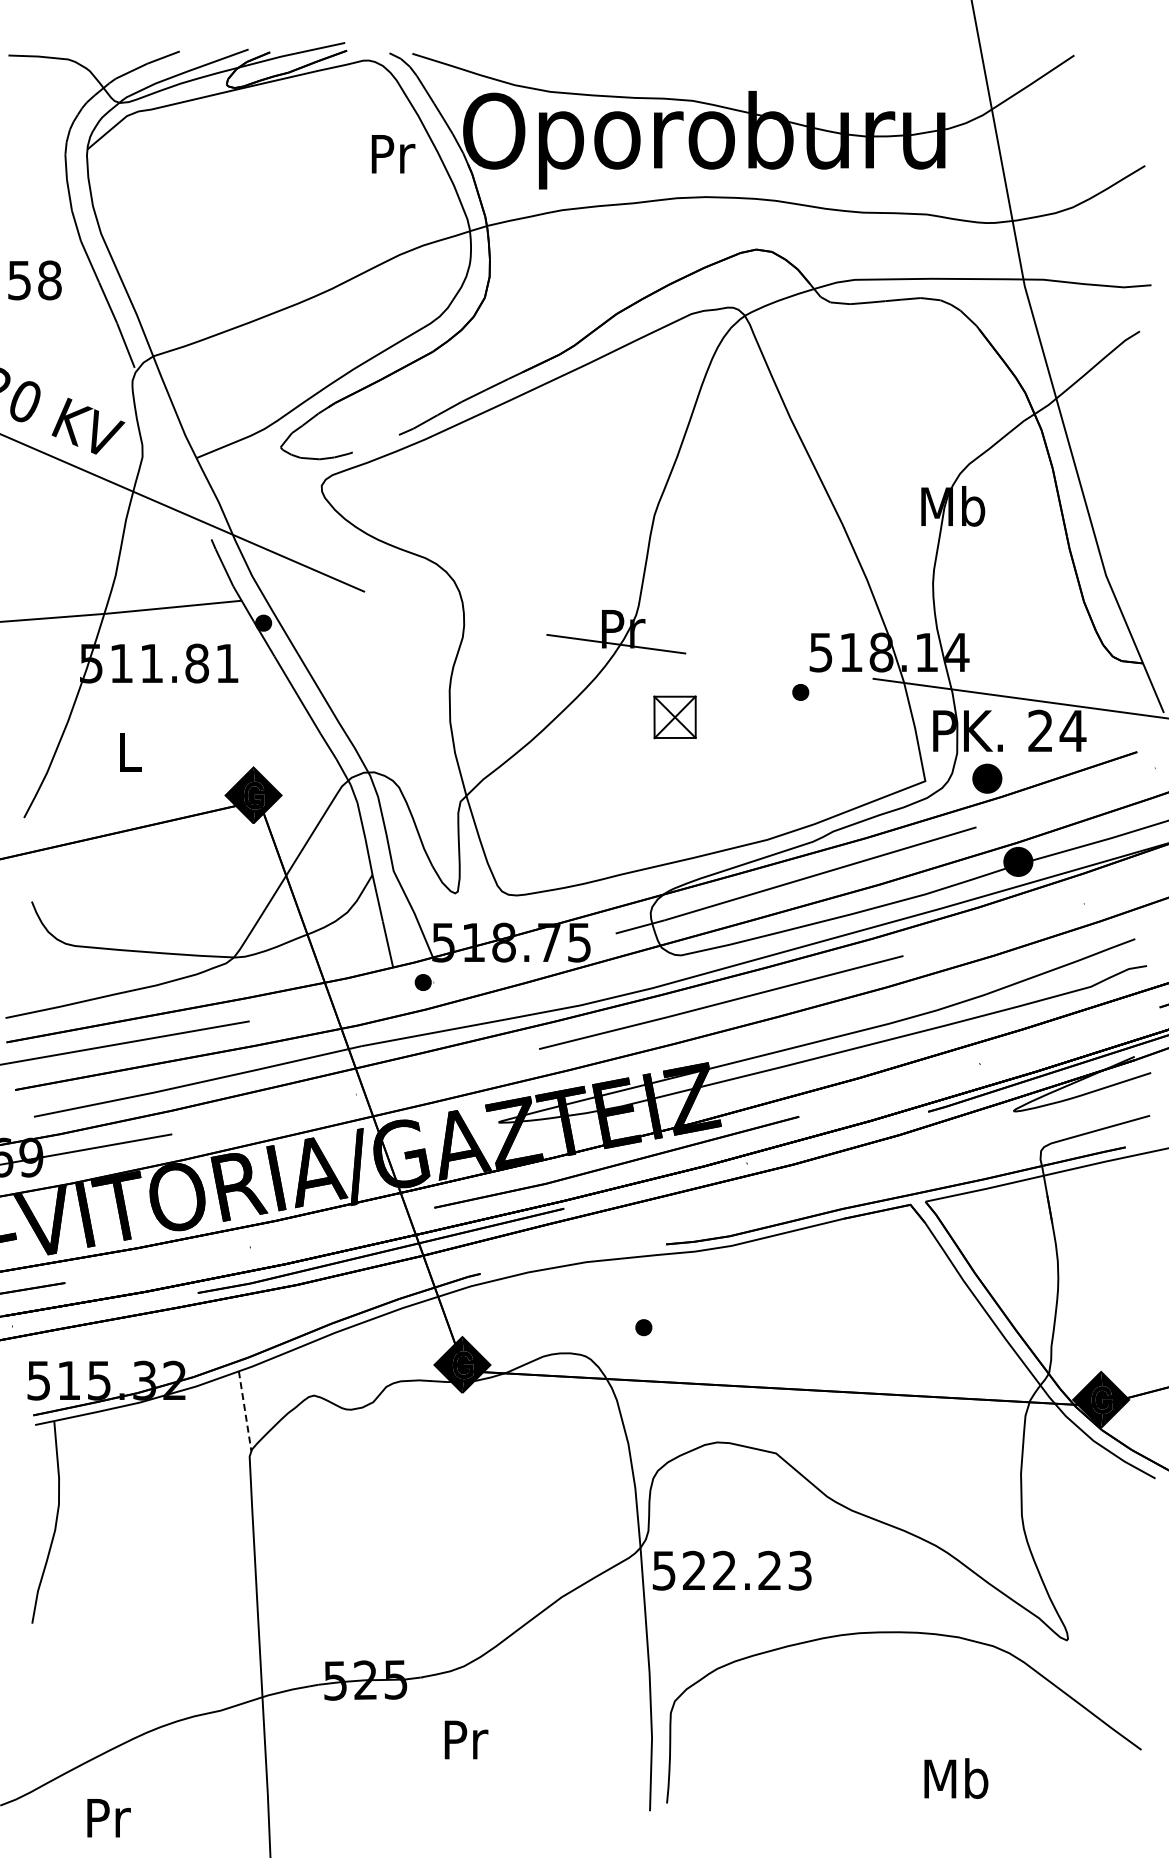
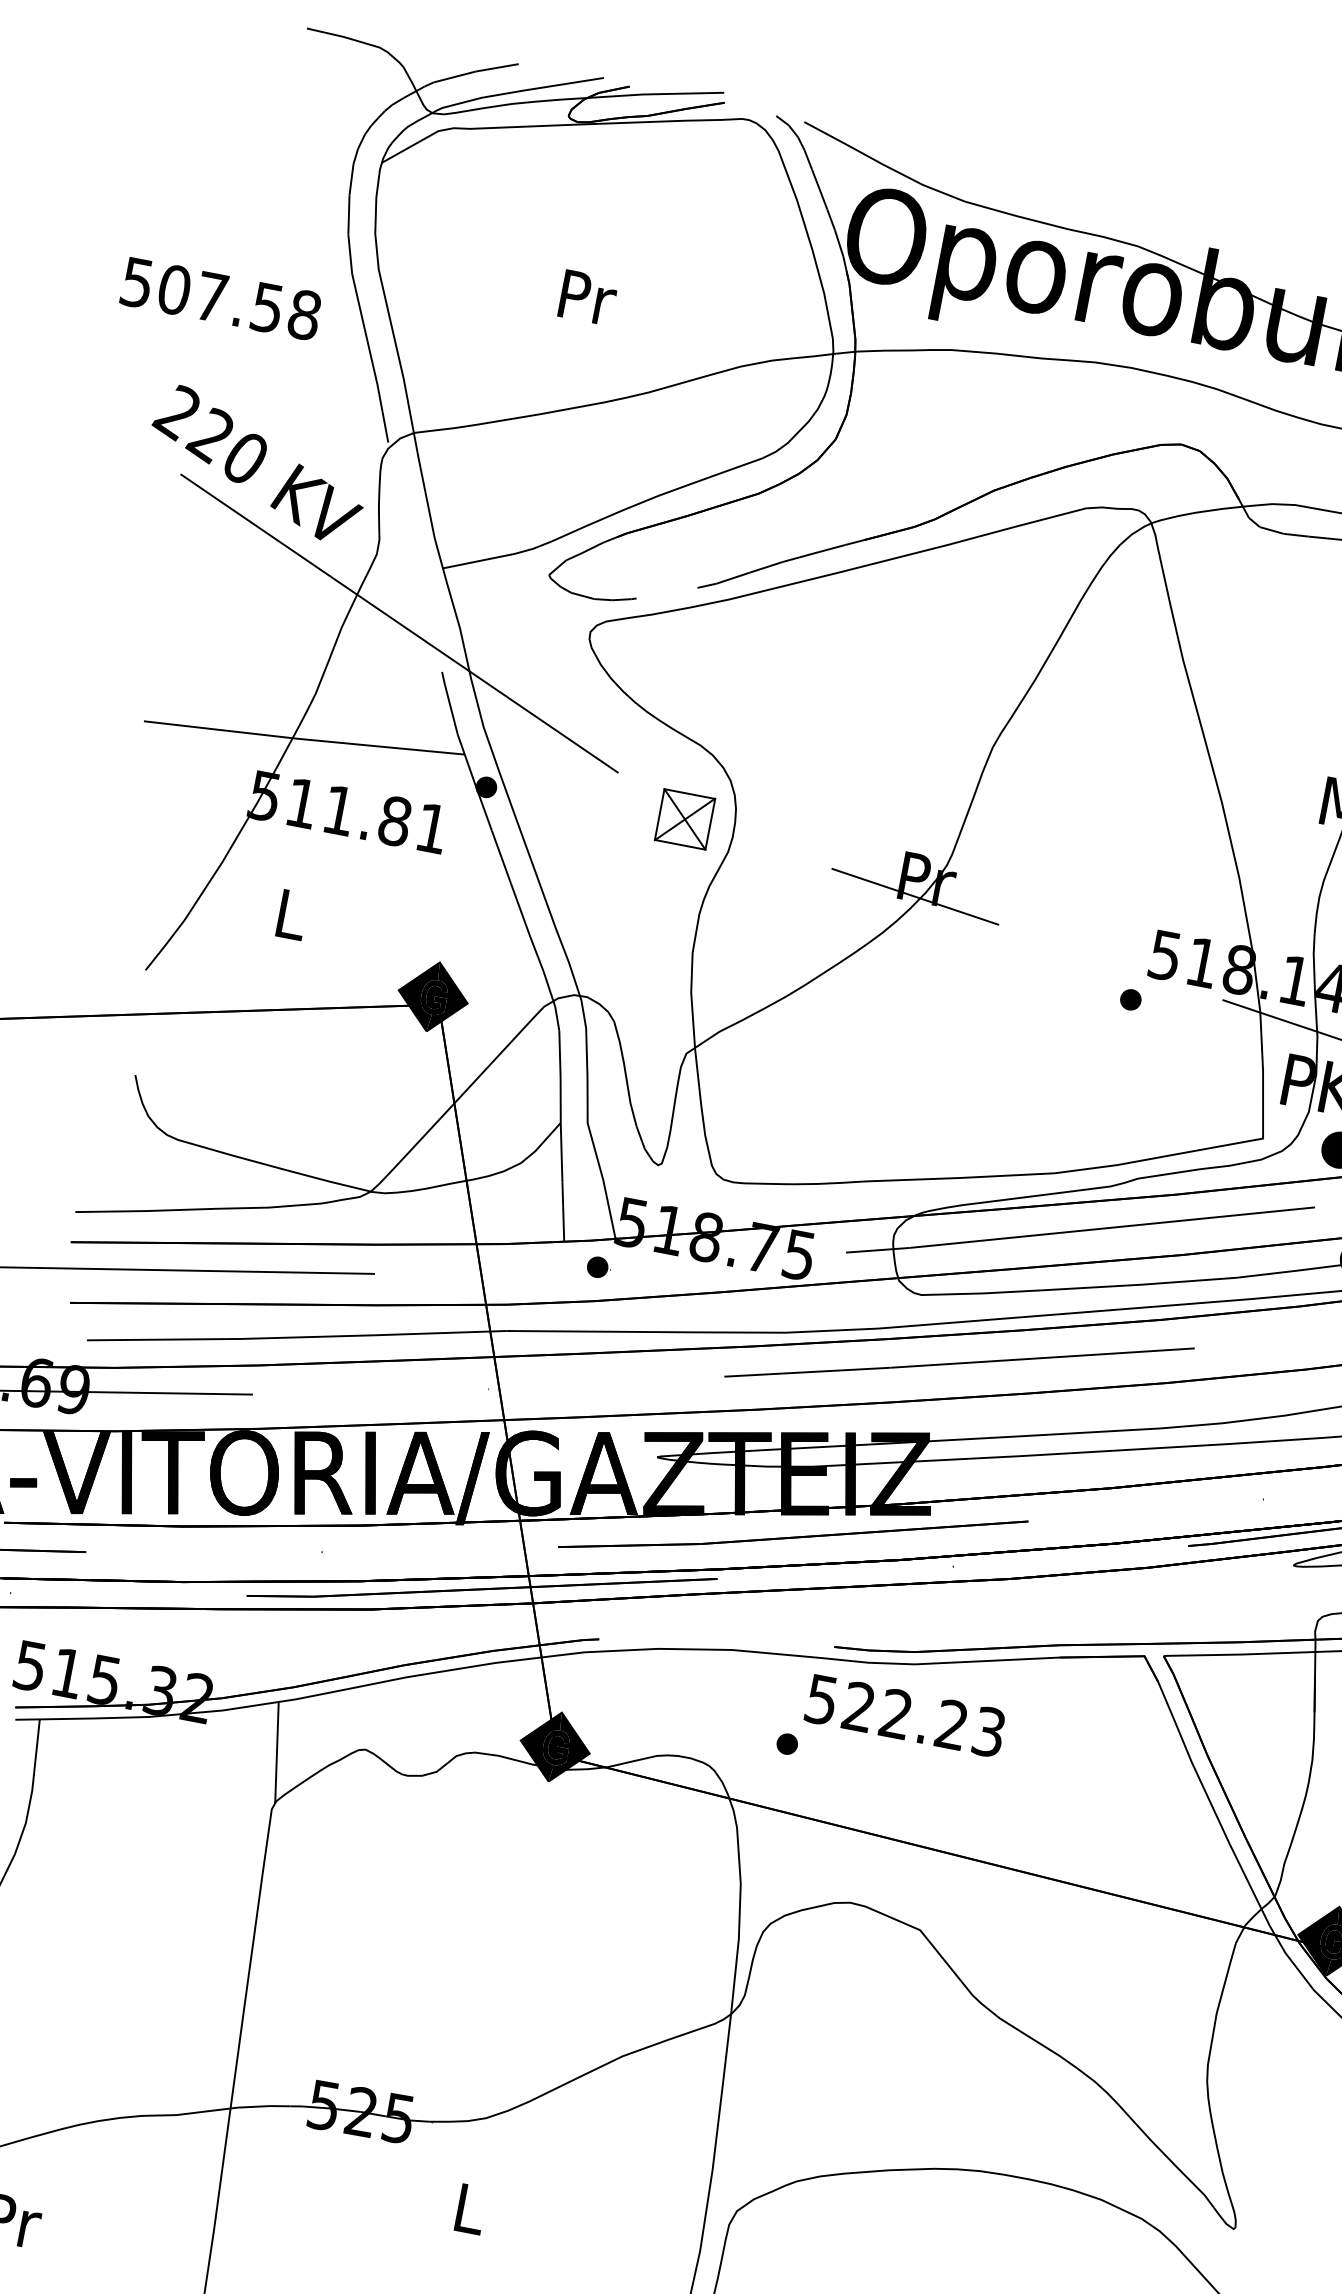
text: (393, 154) -> (588, 298), moved
part: (674, 717) -> (684, 819), moved
line: (245, 1411) -> (277, 1752), dashed -> solid
text: (731, 1570) -> (904, 1715), moved
text: (466, 1739) -> (471, 2208), Pr -> L

